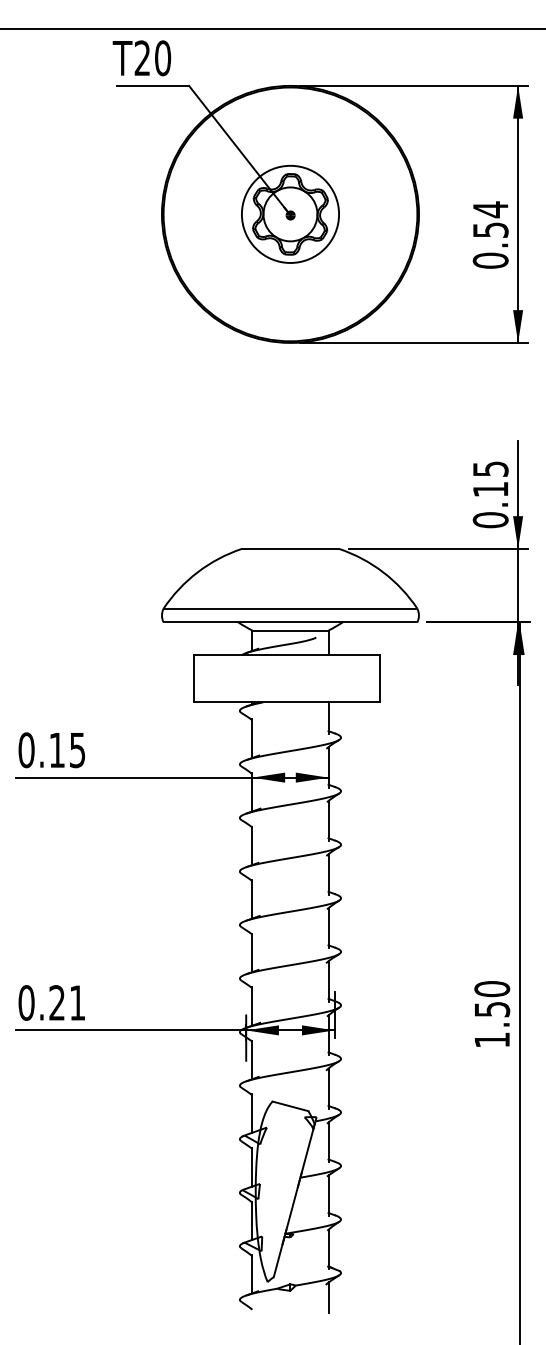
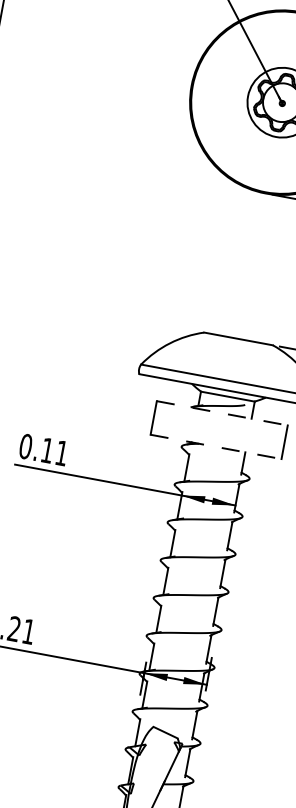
line: (287, 654) -> (222, 413), solid -> dashed
line: (287, 702) -> (216, 447), solid -> dashed
text: (77, 750) -> (61, 453), 0.15 -> 0.11

